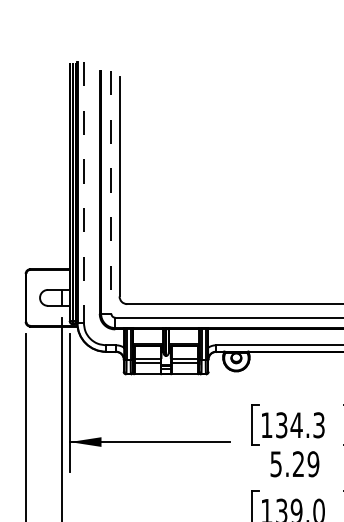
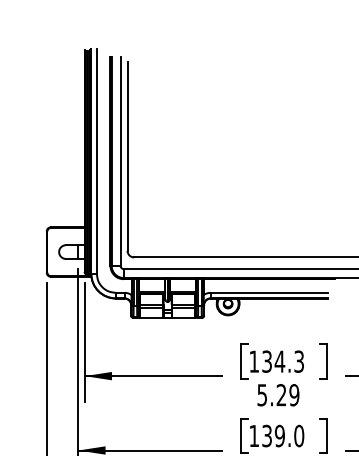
line: (83, 192) -> (96, 161), dashed -> solid
line: (111, 192) -> (120, 161), dashed -> solid

